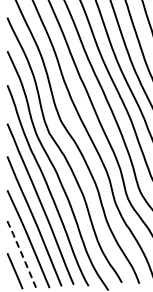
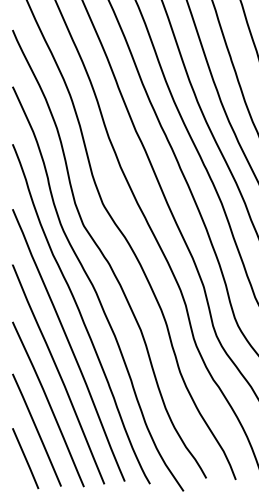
line: (22, 254) -> (38, 430), dashed -> solid

